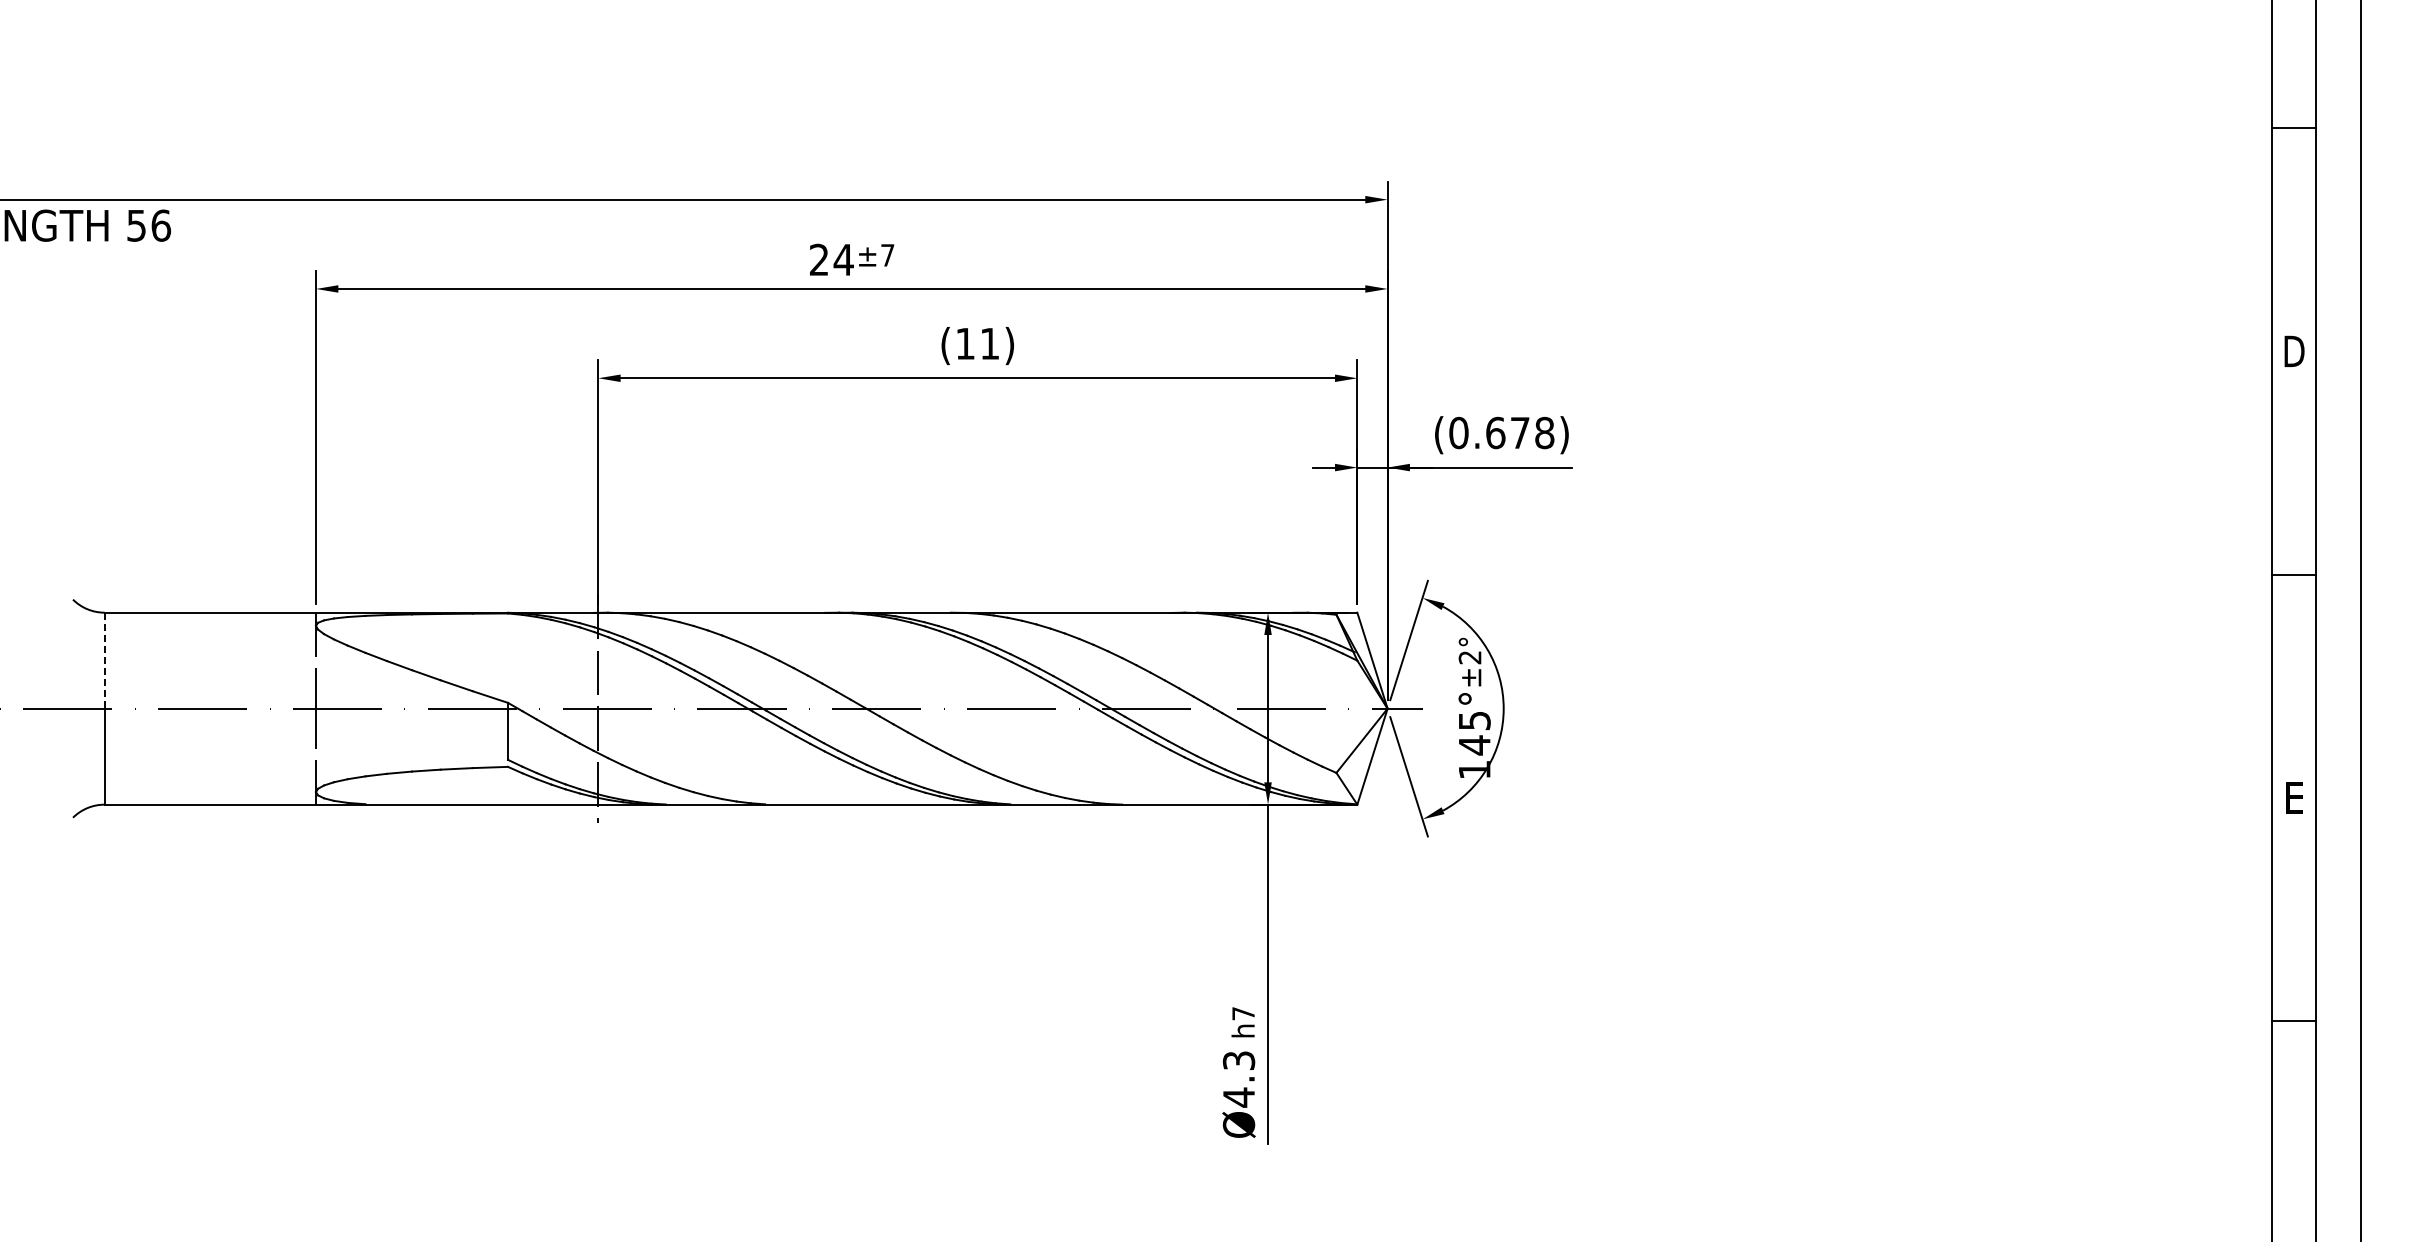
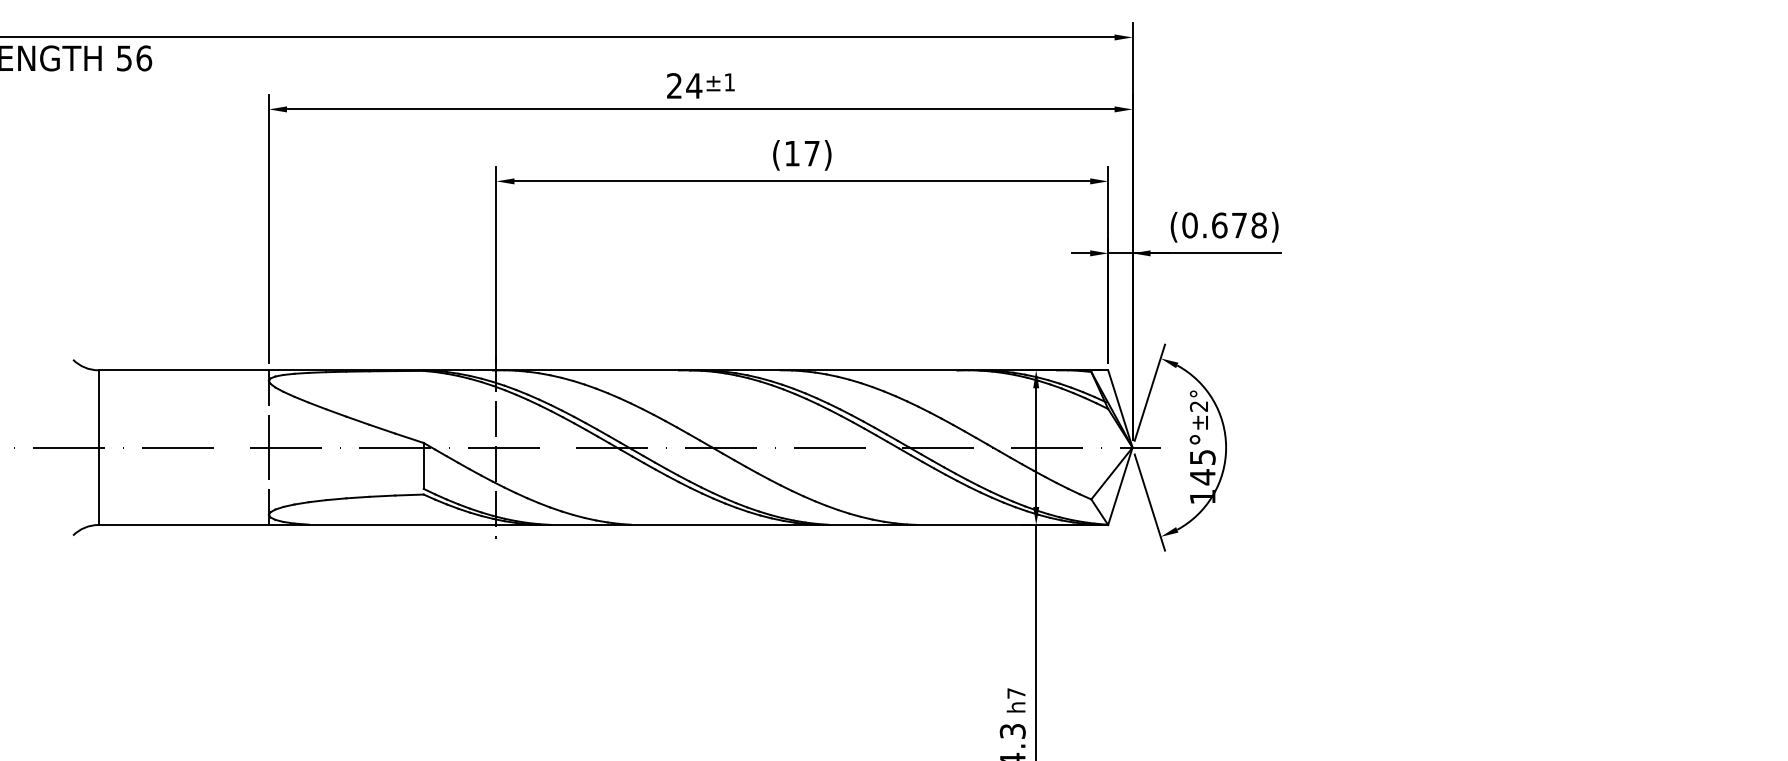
text: (887, 255) -> (729, 82), ±7 -> ±1
text: (989, 343) -> (811, 153), (11) -> (17)
line: (104, 660) -> (98, 408), dashed -> solid

